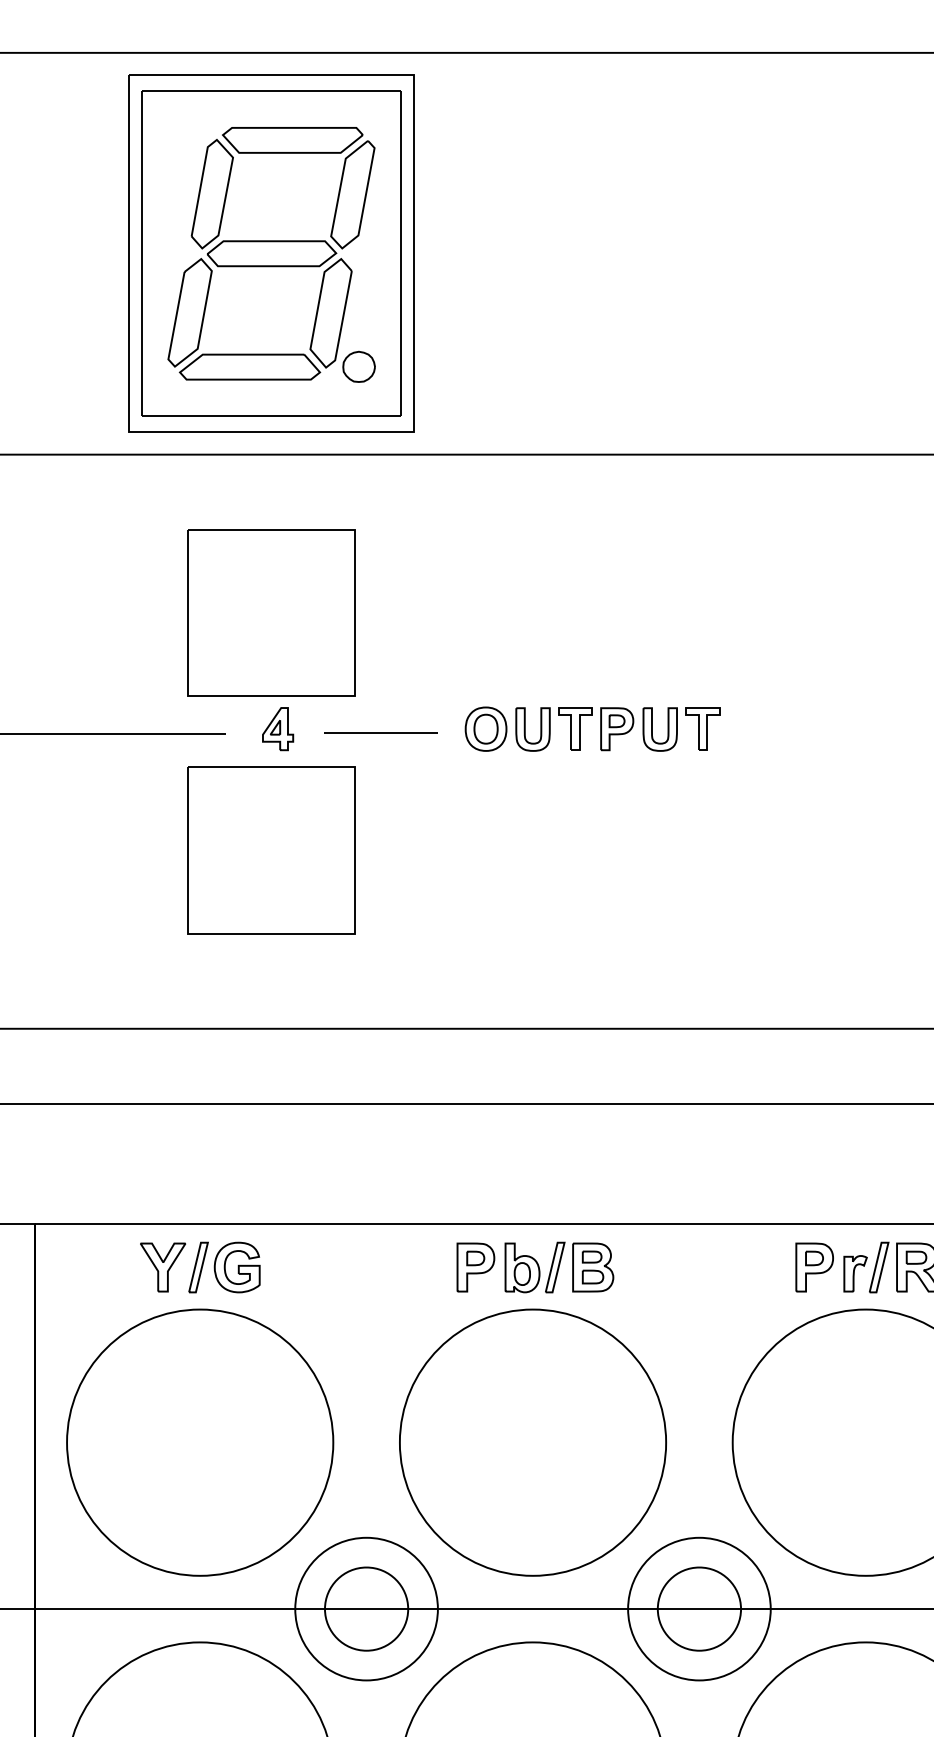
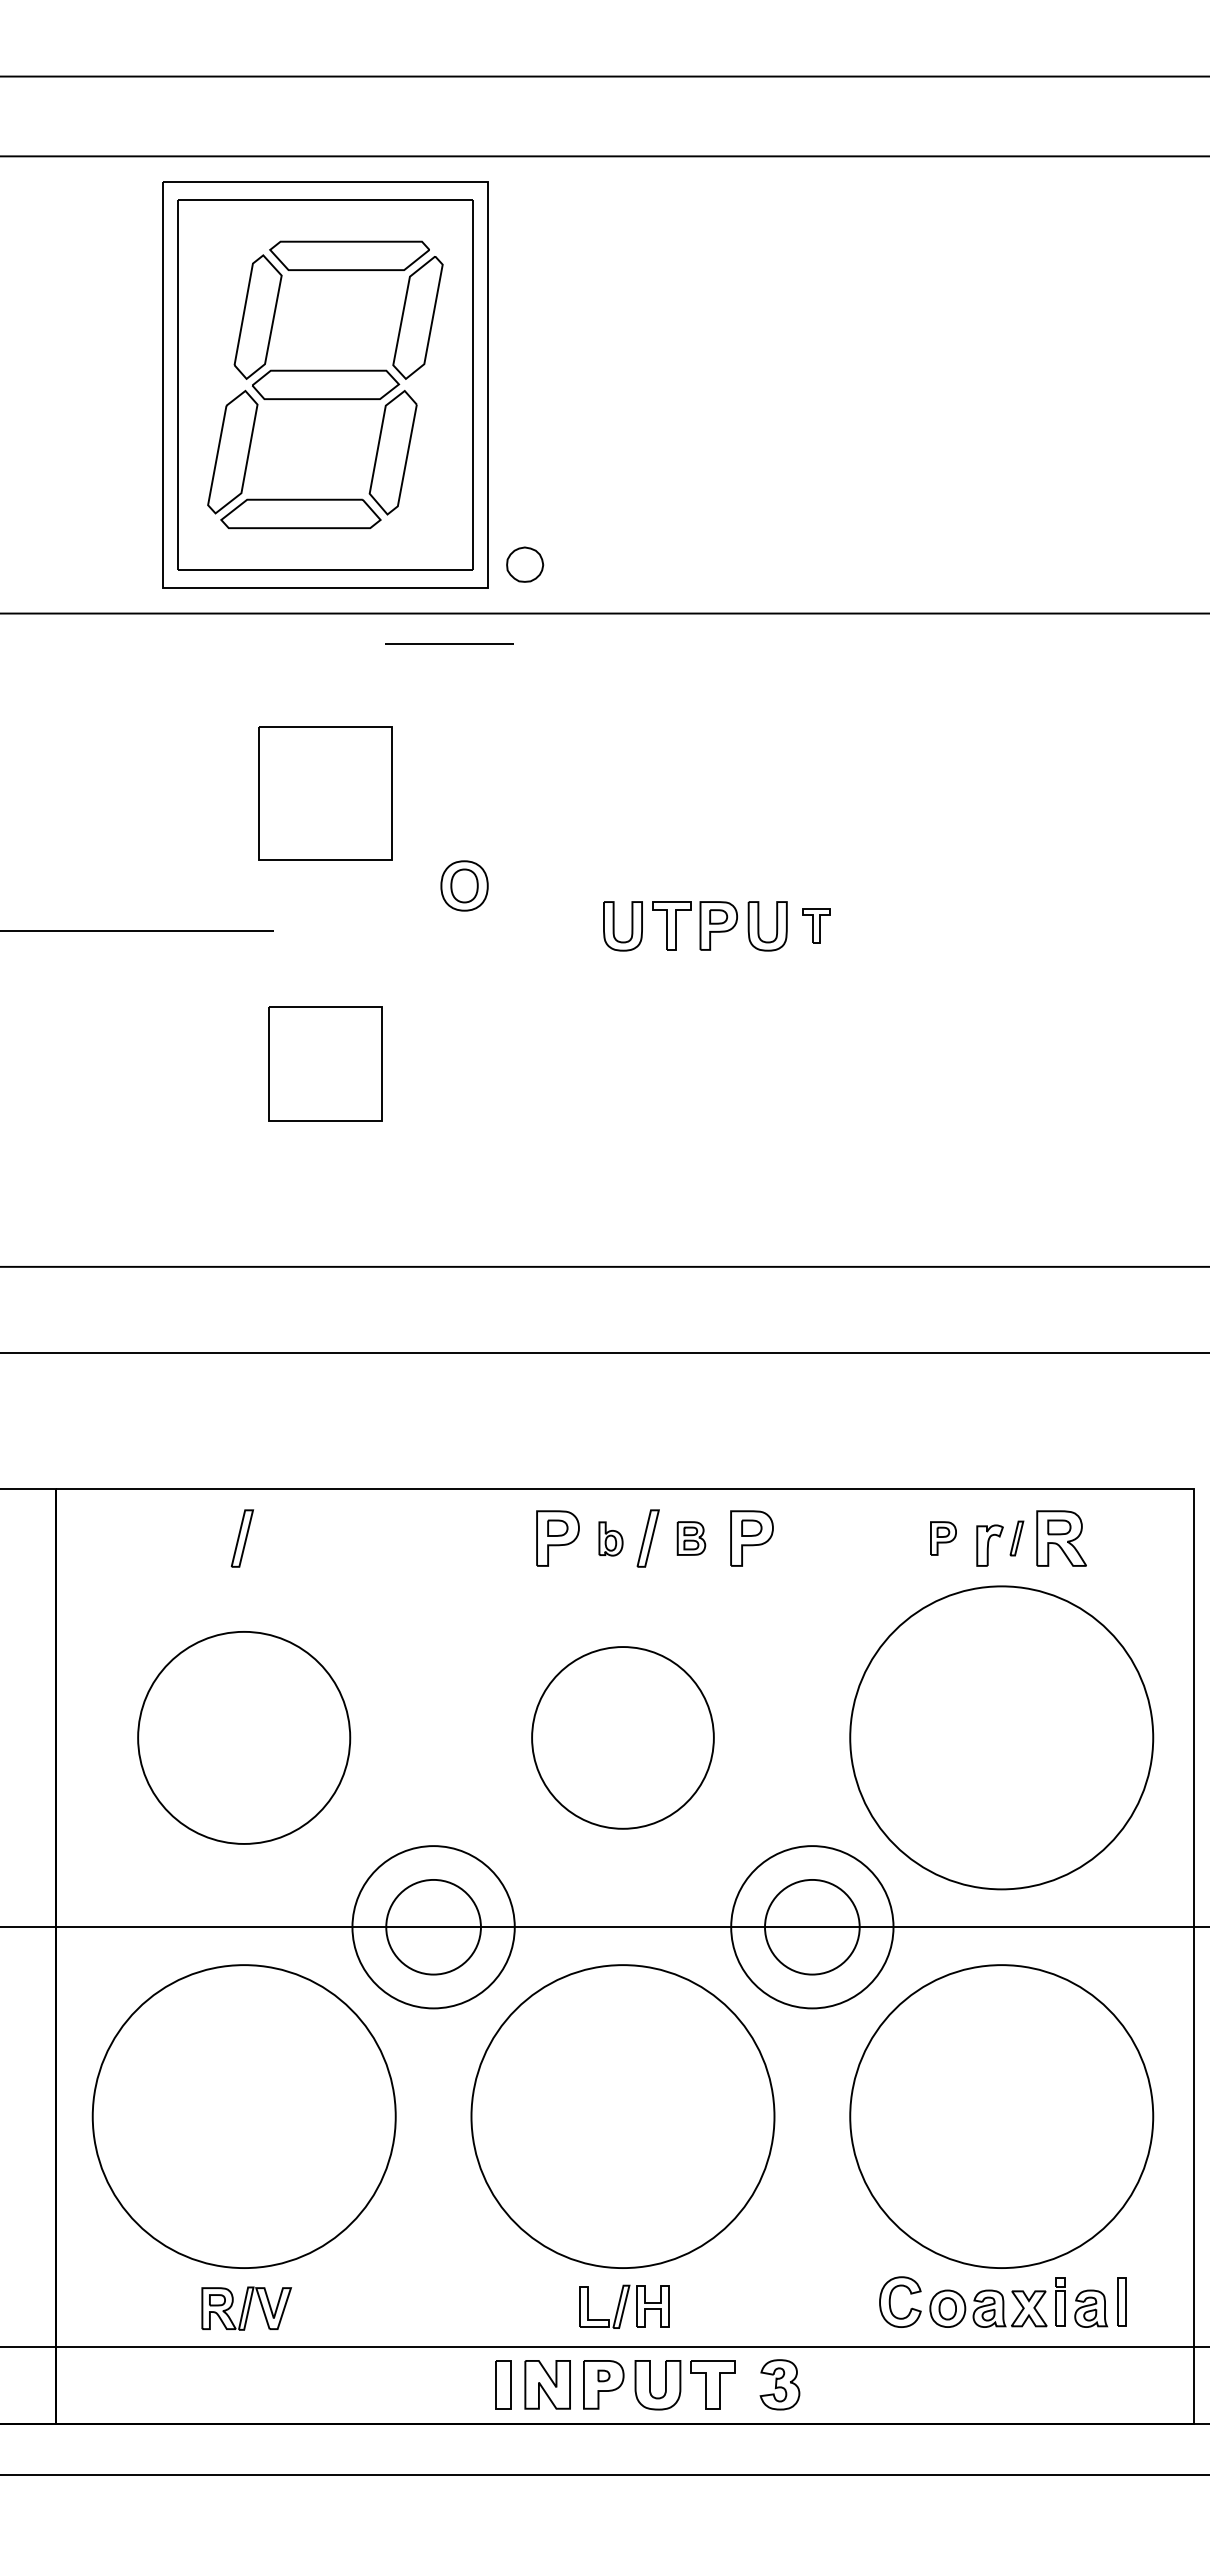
part: (359, 366) -> (525, 564), moved
part: (271, 612) -> (325, 793), size x0.7
part: (277, 728) -> (332, 925), removed
part: (486, 728) -> (464, 885), moved
part: (702, 728) -> (815, 925), size x0.7
line: (380, 733) -> (449, 643), moved
part: (271, 850) -> (325, 1063), size x0.6
part: (162, 1267) -> (201, 1538), removed
part: (237, 1267) -> (286, 1538), removed
part: (522, 1267) -> (610, 1538), size x0.6
part: (593, 1267) -> (691, 1538), size x0.6
part: (645, 1267) -> (751, 1538), added
part: (814, 1267) -> (943, 1538), size x0.6
part: (878, 1267) -> (1016, 1538), size x0.6
part: (199, 1442) -> (243, 1737), size x0.7
part: (532, 1442) -> (622, 1737), size x0.6

